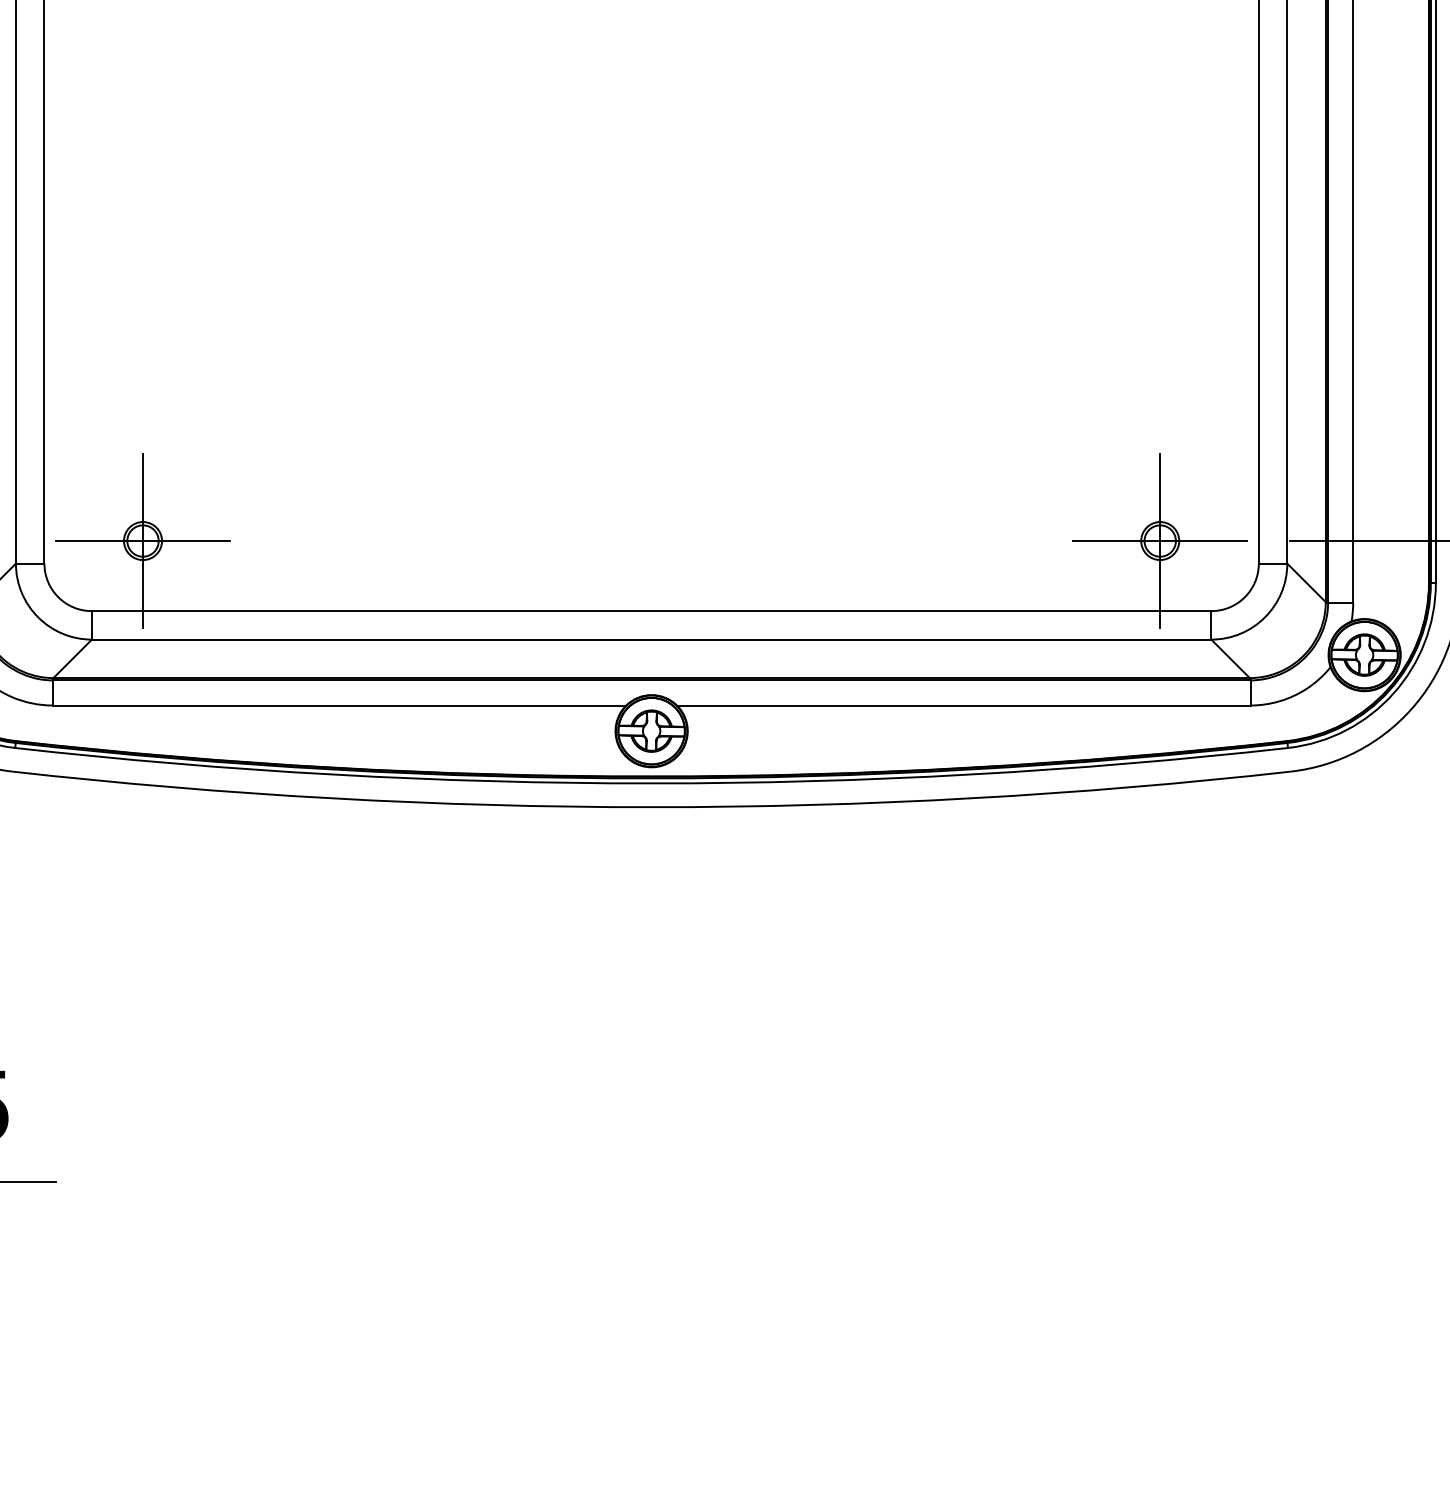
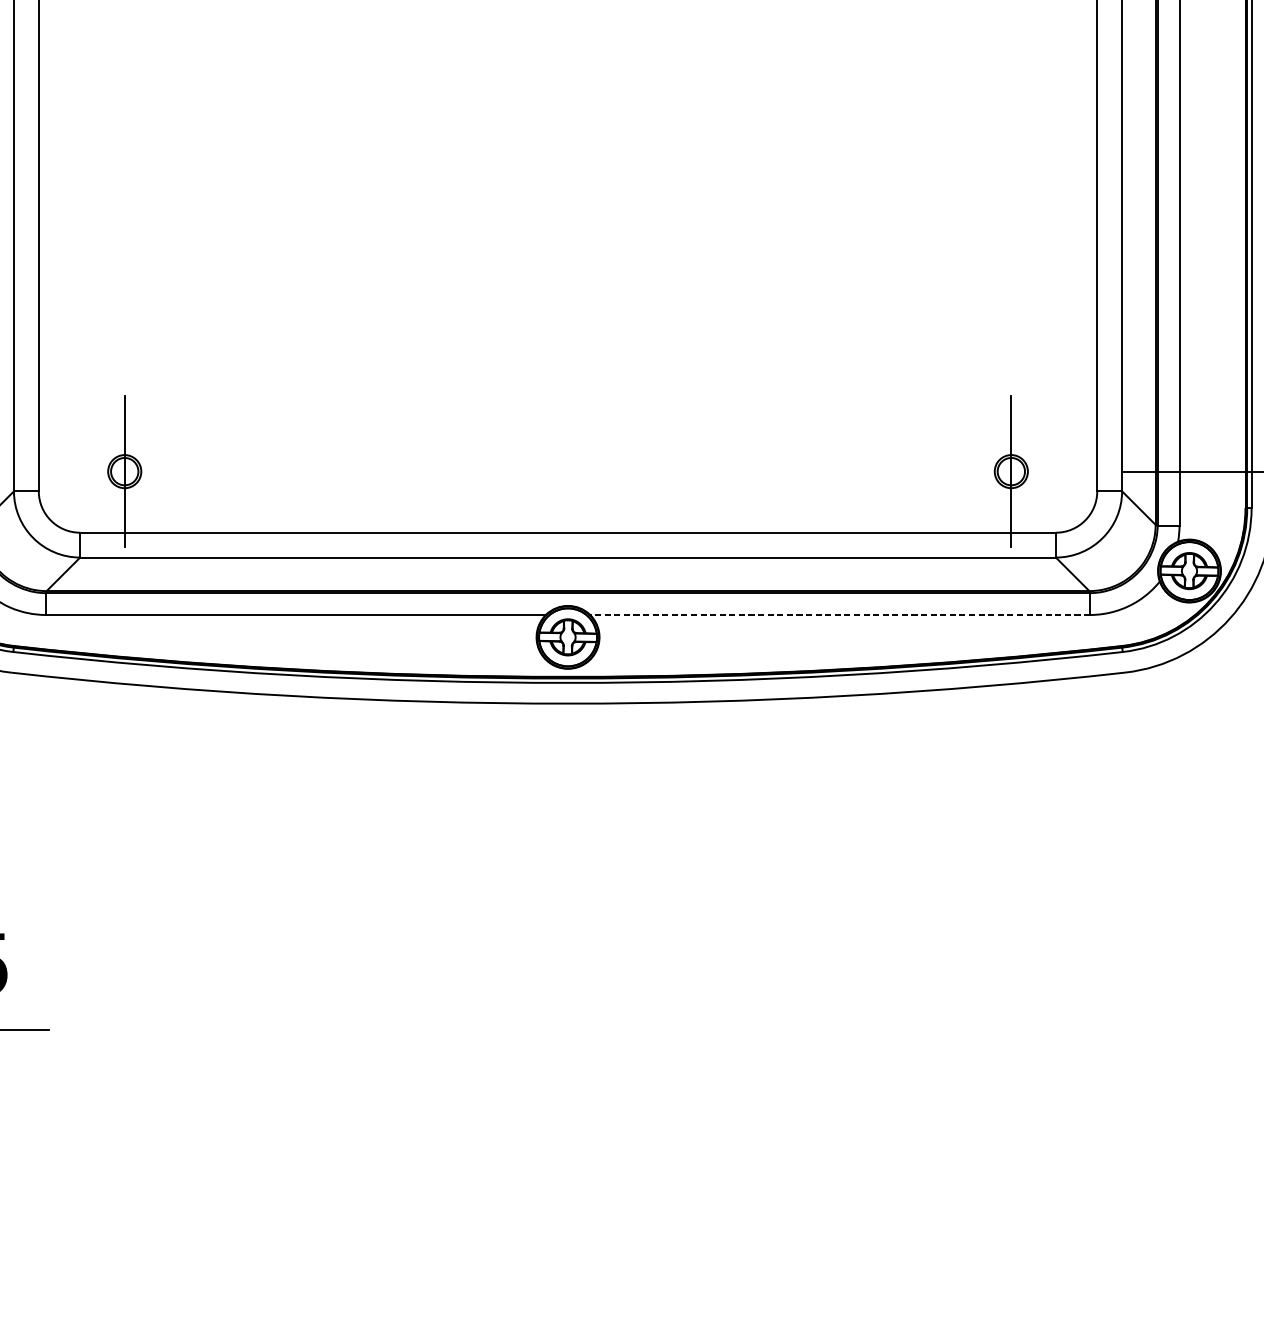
line: (143, 541) -> (125, 472), removed
line: (1160, 541) -> (1011, 472), removed
line: (963, 705) -> (839, 614), solid -> dashed

